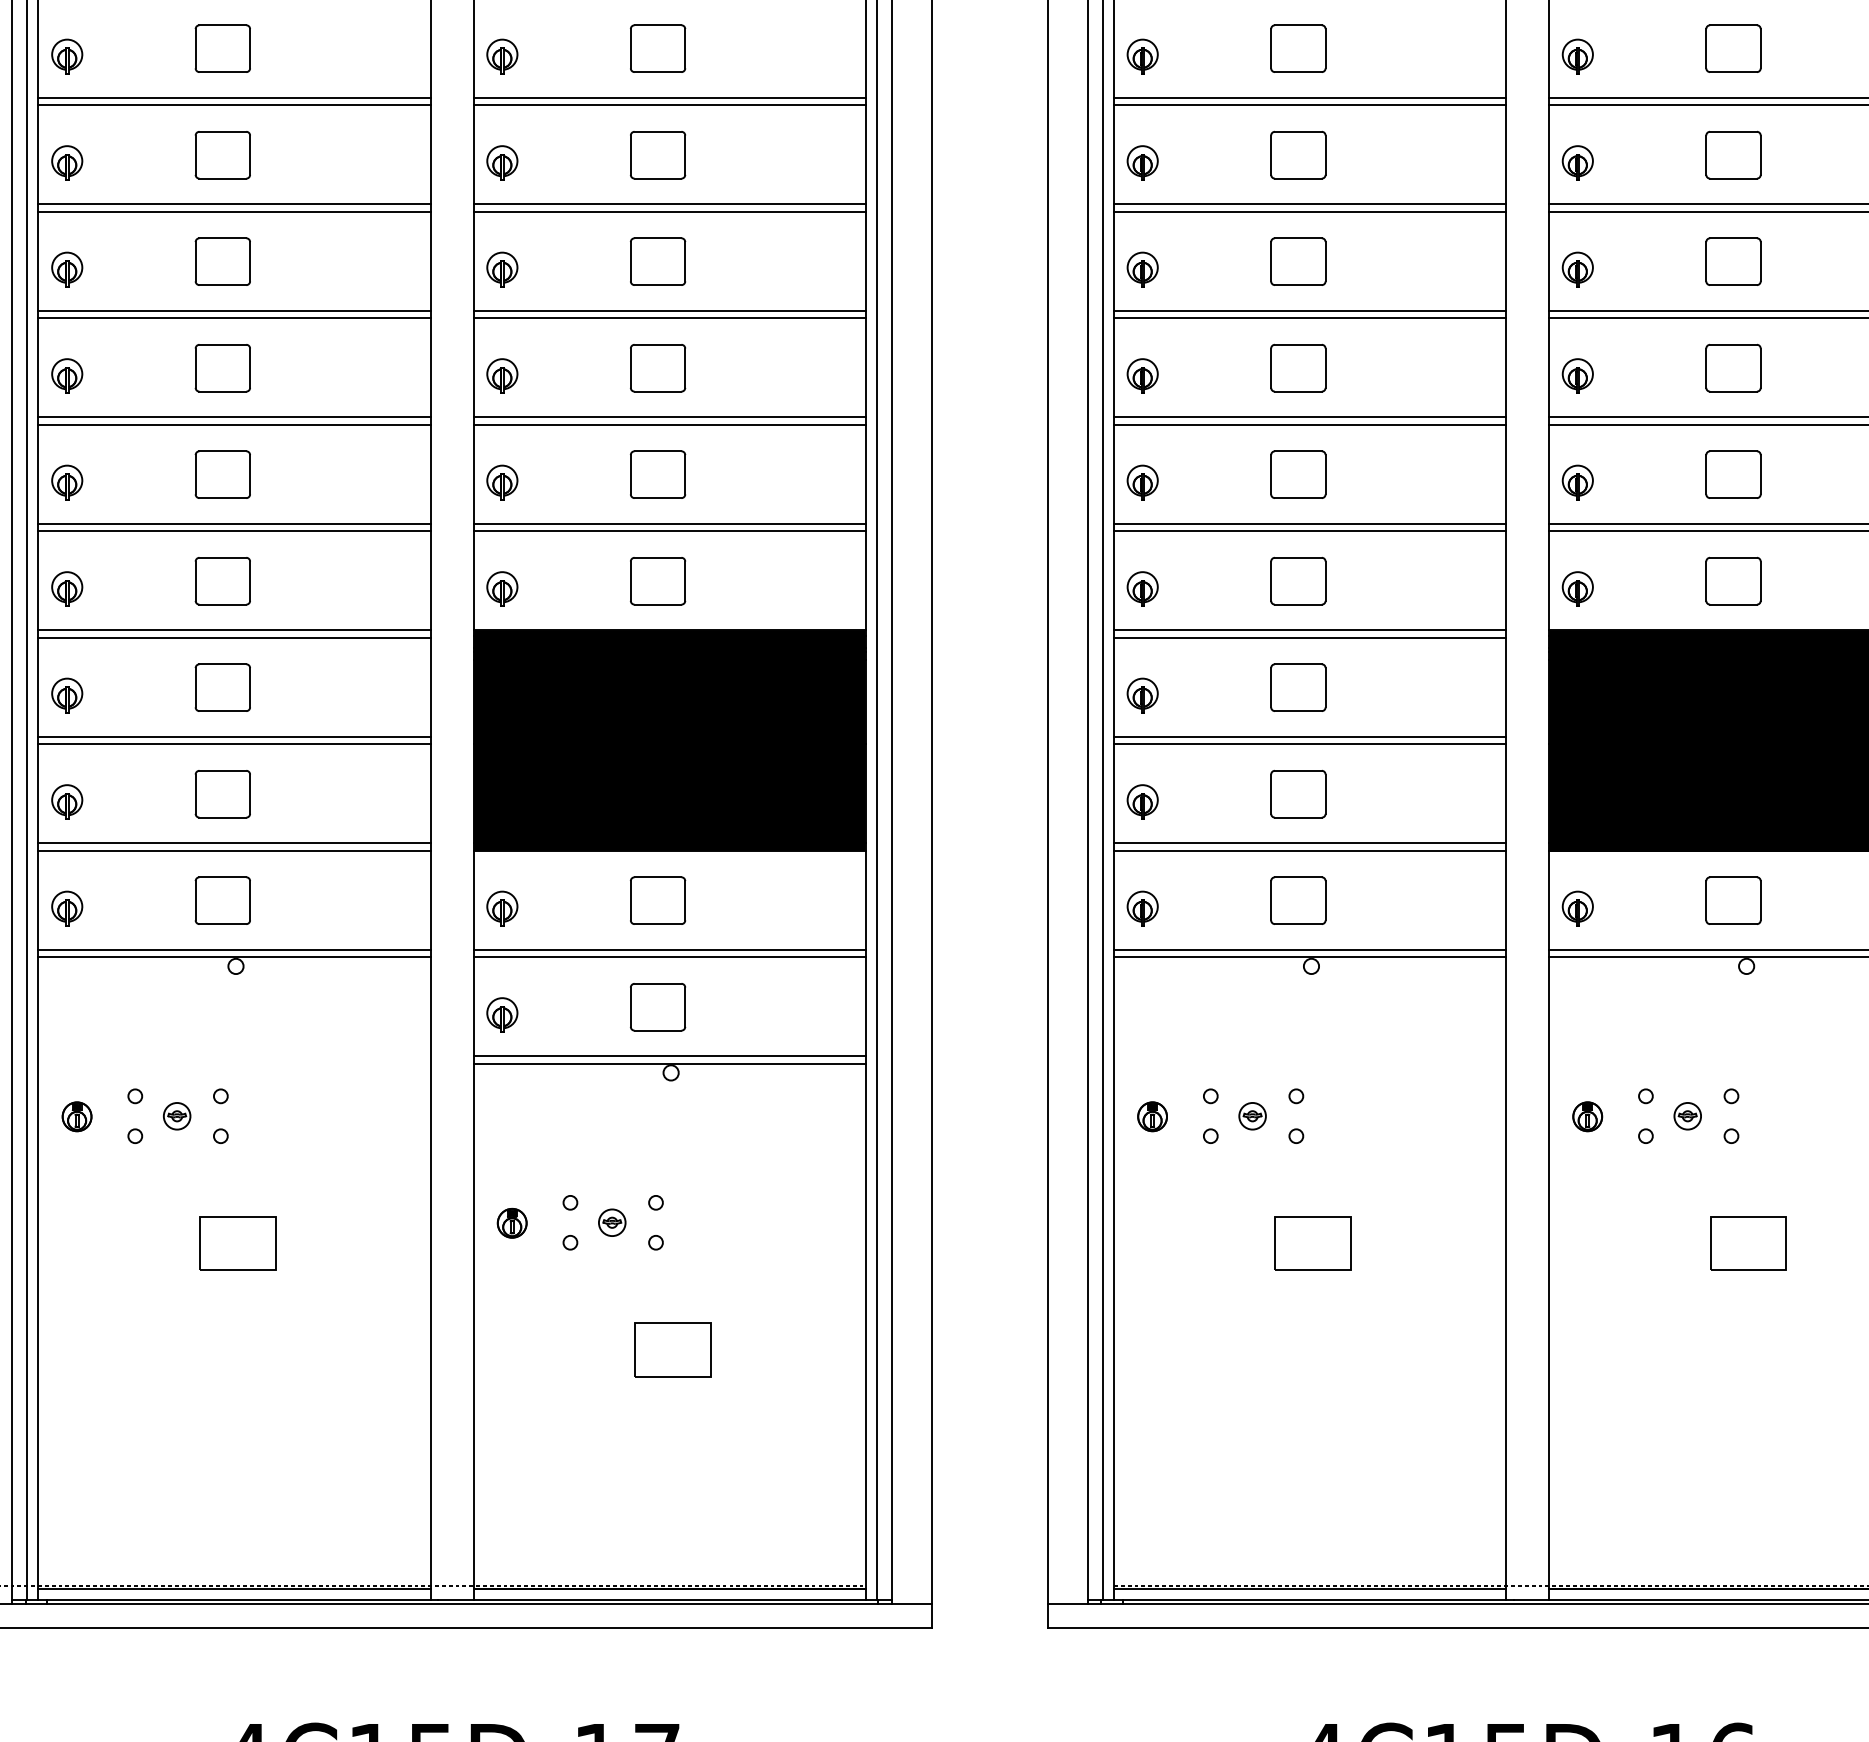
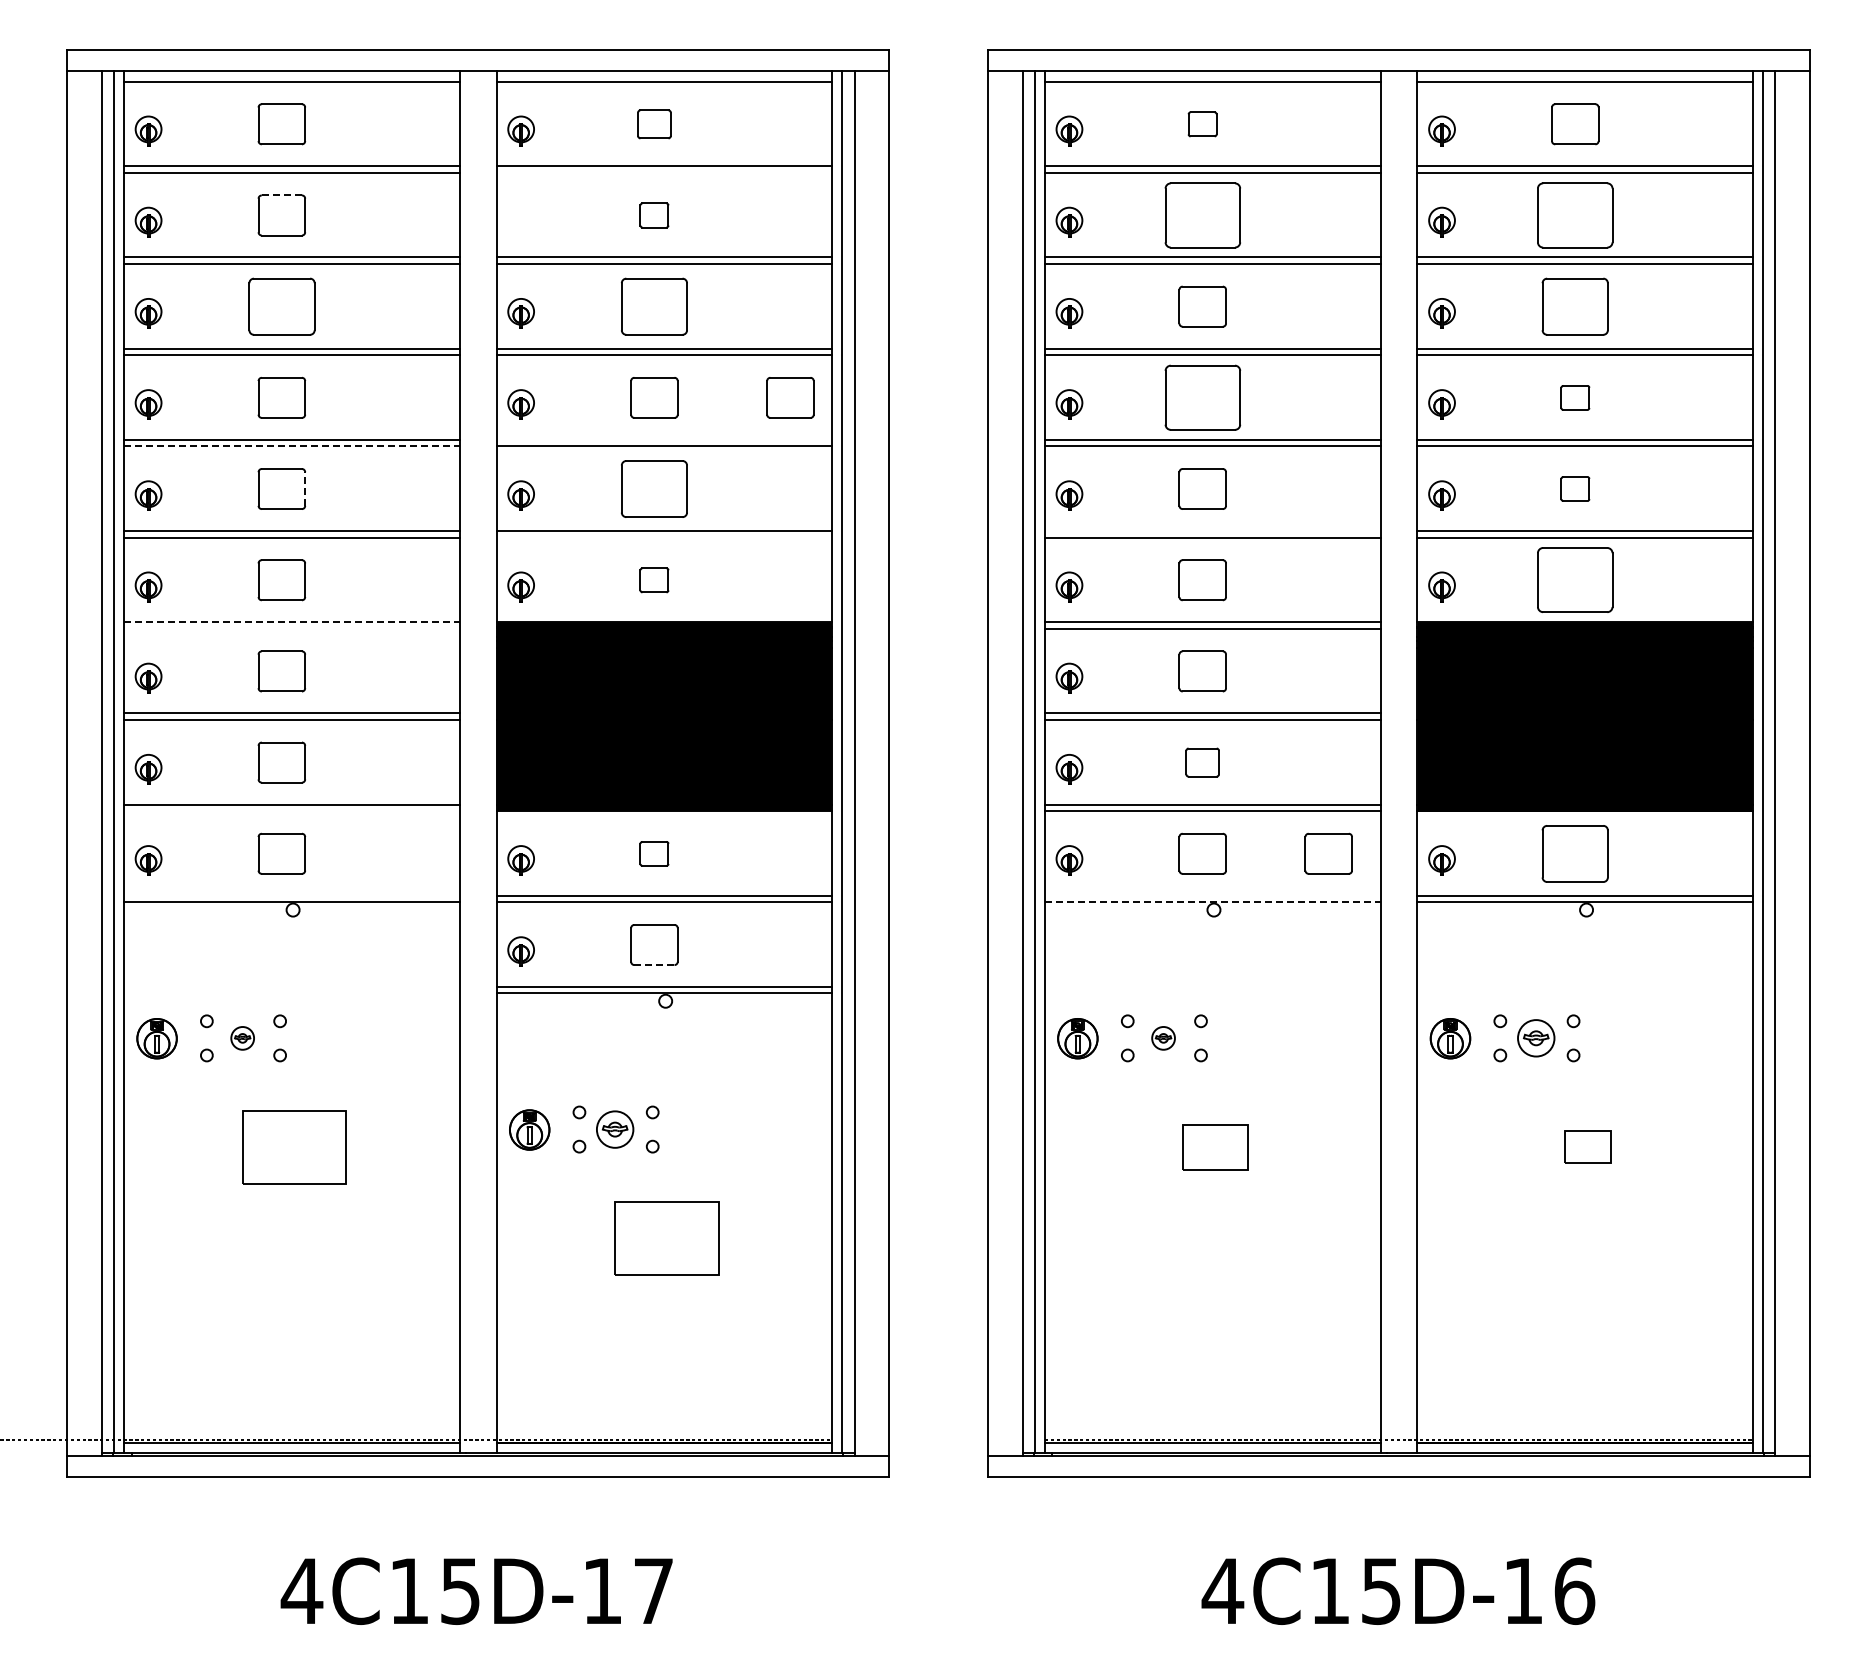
part: (658, 48) -> (654, 124), size x0.7
part: (1298, 48) -> (1202, 124), size x0.6
line: (669, 105) -> (664, 172), removed
line: (222, 131) -> (281, 195), solid -> dashed
part: (658, 155) -> (654, 215), size x0.6
part: (1298, 155) -> (1202, 215), size x1.6
part: (1733, 155) -> (1575, 215), size x1.6
part: (501, 162) -> (520, 221), removed
part: (222, 261) -> (281, 306), size x1.4
part: (658, 261) -> (654, 306), size x1.4
part: (1733, 261) -> (1575, 306), size x1.4
part: (816, 367) -> (790, 397), added
part: (1298, 367) -> (1202, 397), size x1.6
part: (1733, 367) -> (1575, 397), size x0.6
line: (669, 416) -> (664, 439), removed
line: (234, 425) -> (291, 446), solid -> dashed
part: (658, 474) -> (654, 488), size x1.4
part: (1733, 474) -> (1575, 488), size x0.6
line: (250, 475) -> (305, 489), solid -> dashed
line: (1309, 524) -> (1212, 531), removed
line: (669, 531) -> (664, 537), removed
part: (658, 581) -> (654, 580), size x0.6
part: (1733, 581) -> (1575, 580), size x1.6
line: (234, 630) -> (291, 622), solid -> dashed
line: (234, 637) -> (291, 628), removed
part: (1298, 794) -> (1202, 762), size x0.7
line: (234, 851) -> (291, 811), removed
part: (658, 900) -> (654, 853), size x0.6
part: (1445, 900) -> (1328, 853), added
part: (1733, 900) -> (1575, 853), size x1.4
line: (234, 949) -> (291, 895), removed
line: (1309, 949) -> (1212, 895), removed
line: (1309, 957) -> (1212, 902), solid -> dashed
line: (658, 1031) -> (654, 965), solid -> dashed
part: (76, 1116) -> (156, 1038), size x1.6
part: (1152, 1116) -> (1077, 1038), size x1.6
part: (1587, 1116) -> (1450, 1038), size x1.6
part: (1687, 1116) -> (1535, 1038), size x1.6
part: (512, 1222) -> (529, 1129), size x1.6
part: (612, 1222) -> (615, 1129), size x1.6
part: (237, 1243) -> (294, 1147), size x1.6
part: (1747, 1243) -> (1587, 1147), size x0.7
part: (673, 1350) -> (667, 1238), size x1.6

